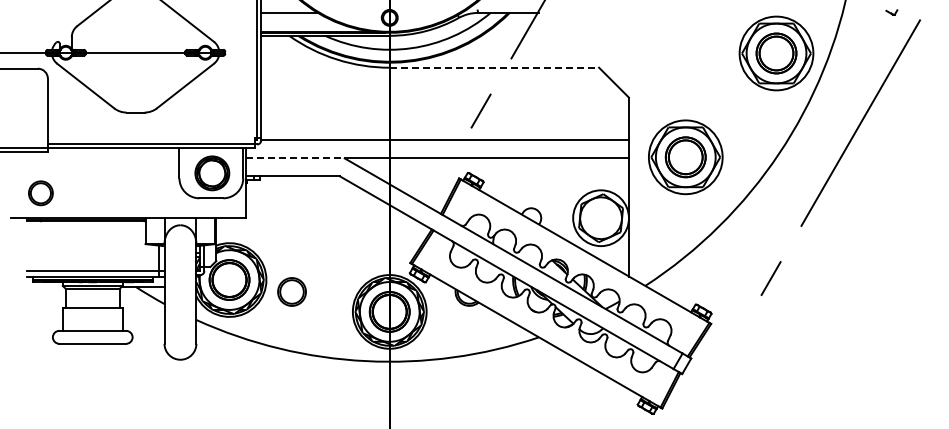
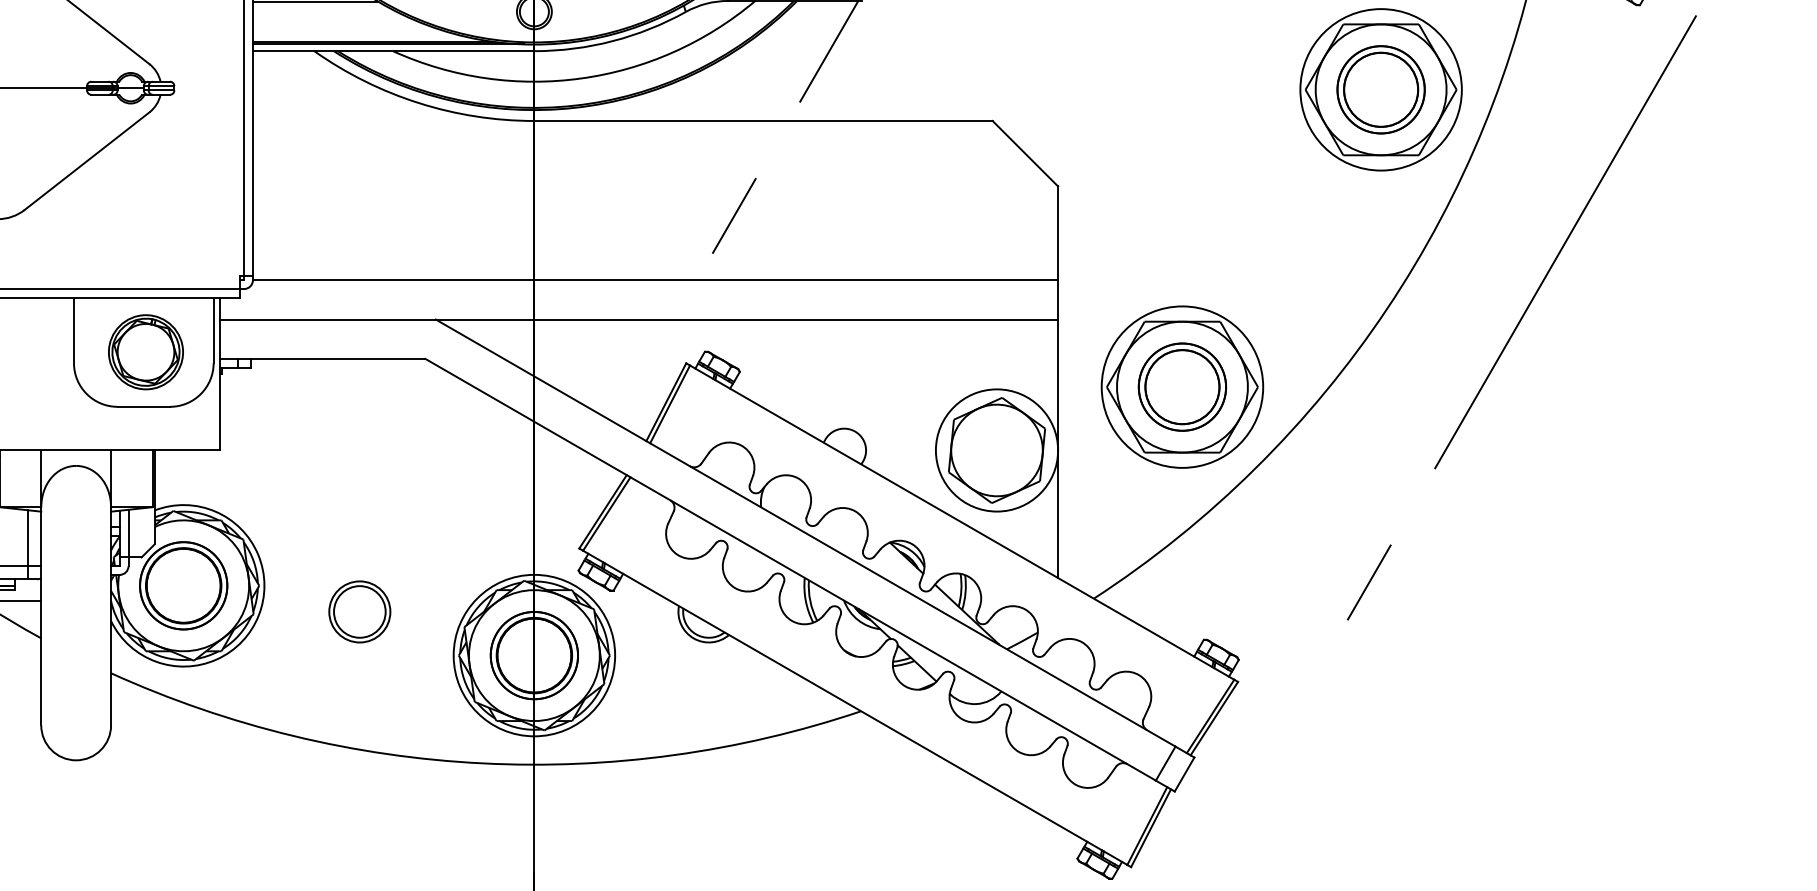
line: (494, 67) -> (763, 120), dashed -> solid
part: (685, 157) -> (1181, 387), moved
line: (295, 158) -> (328, 319), dashed -> solid
part: (291, 291) -> (358, 610), moved

